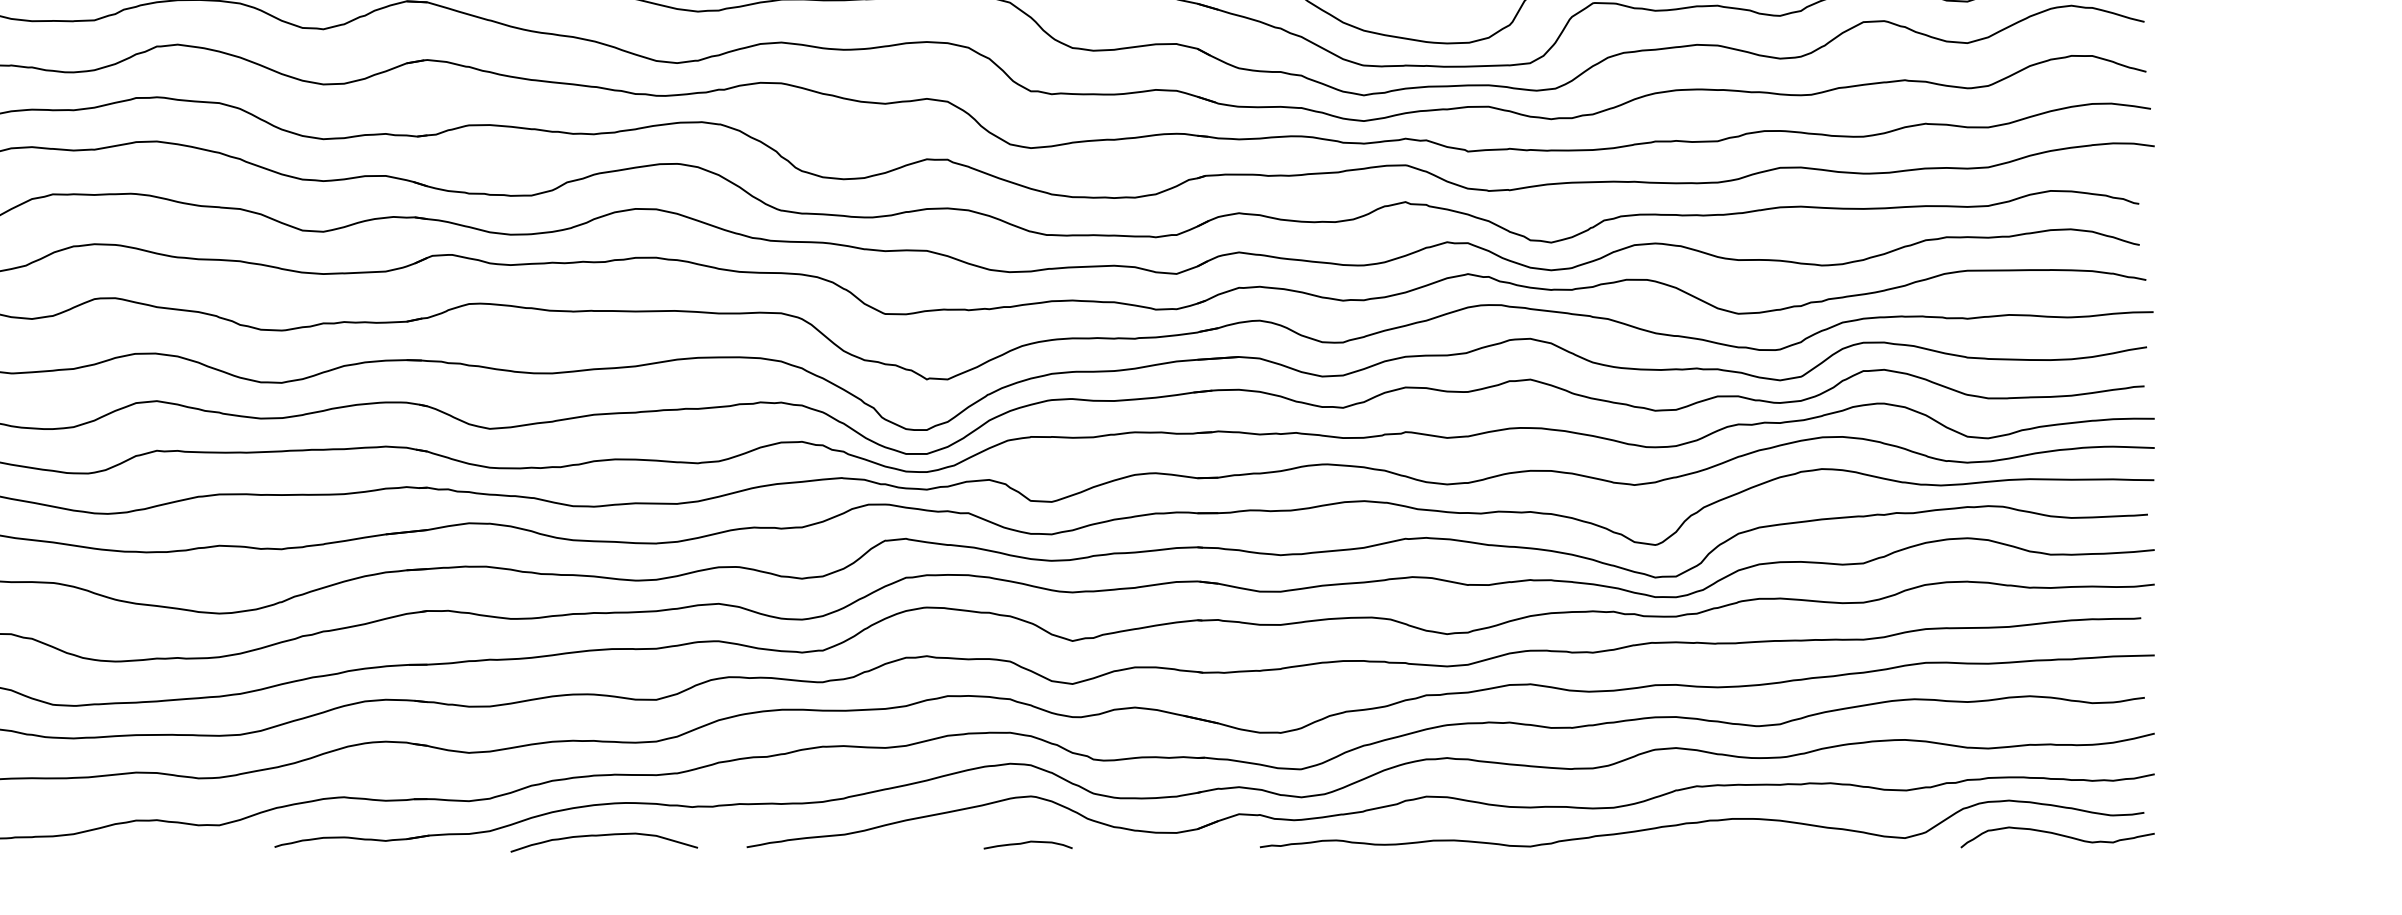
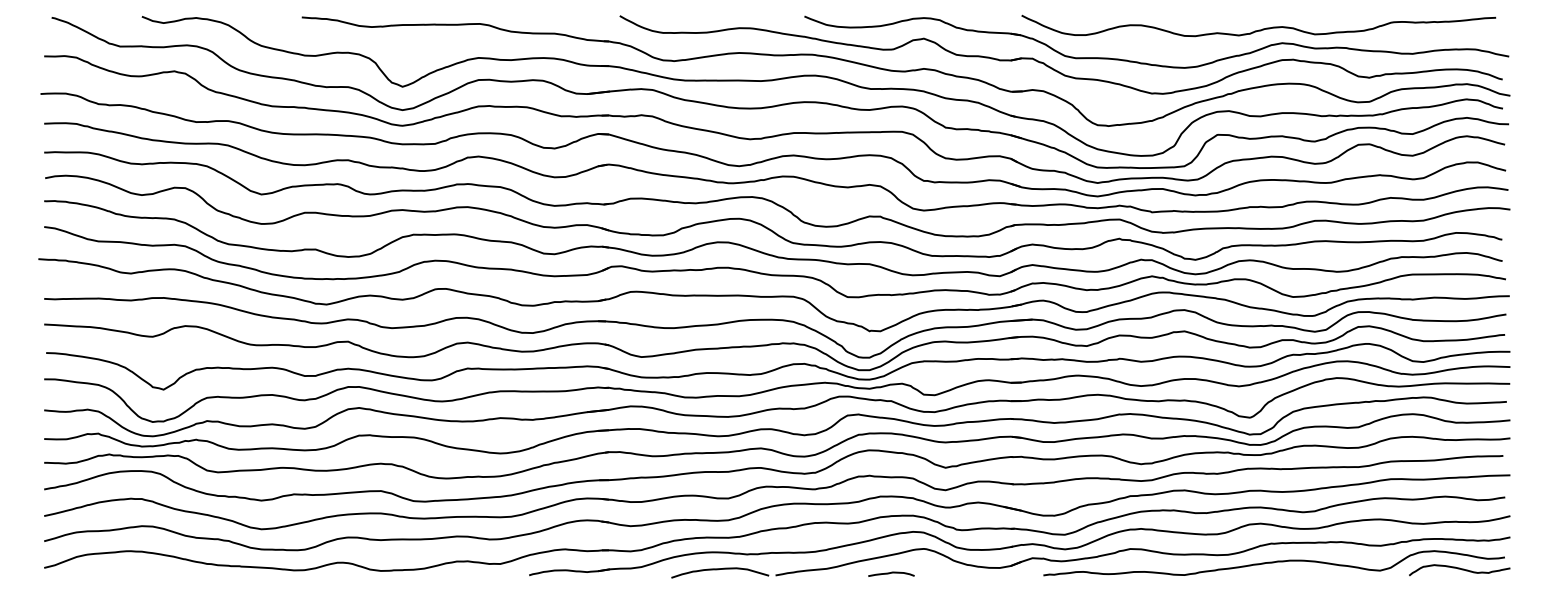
curve: (600, 837) -> (718, 570), moved
curve: (1028, 843) -> (891, 573), moved

